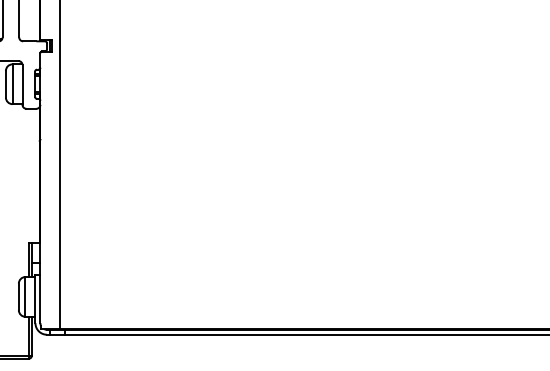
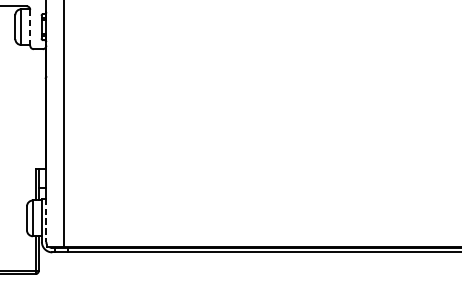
line: (22, 84) -> (30, 27), solid -> dashed
line: (40, 299) -> (46, 220), solid -> dashed

